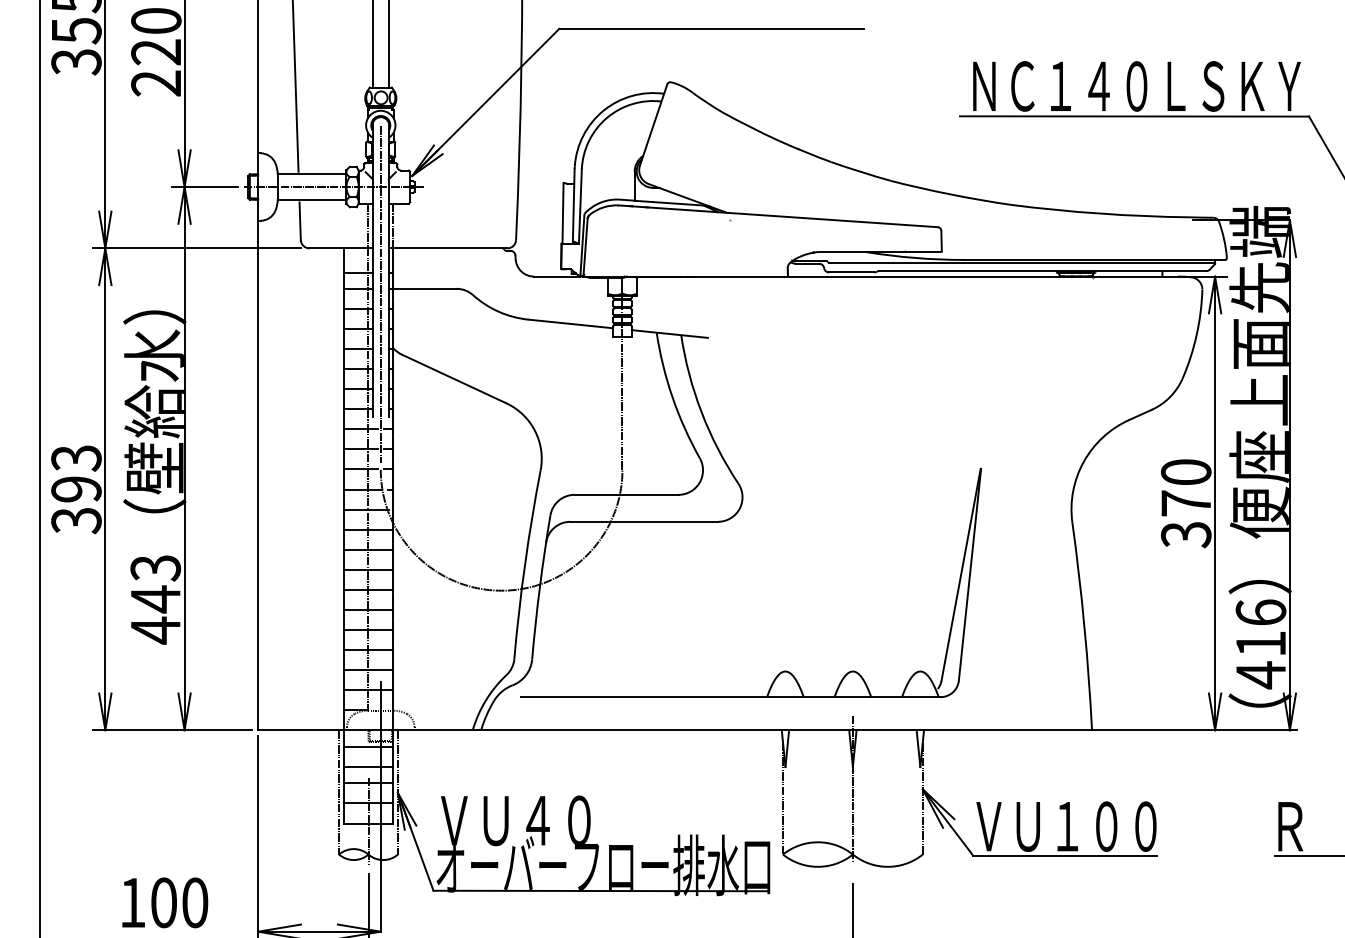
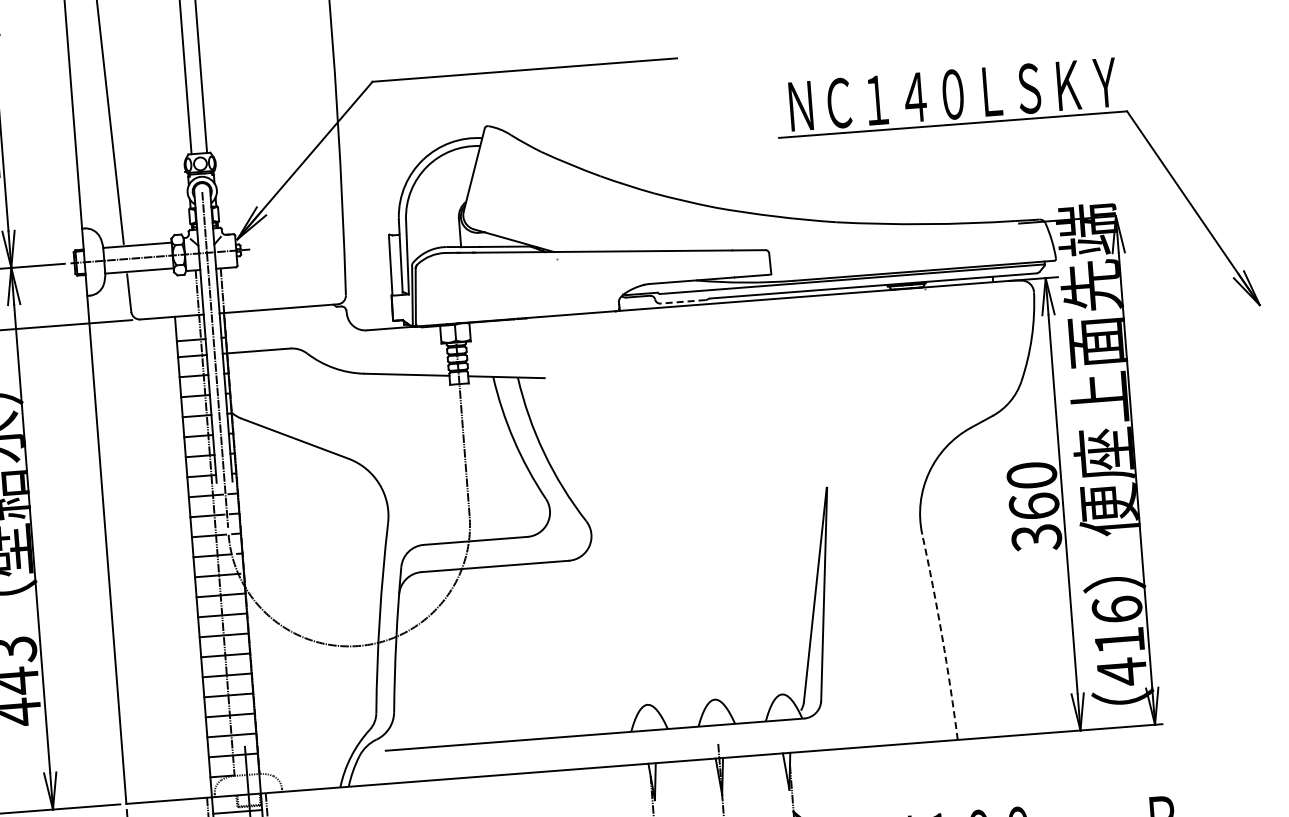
line: (851, 272) -> (682, 301), solid -> dashed
text: (1186, 503) -> (1034, 506), 370 -> 360
arc: (1084, 626) -> (942, 637), solid -> dashed

